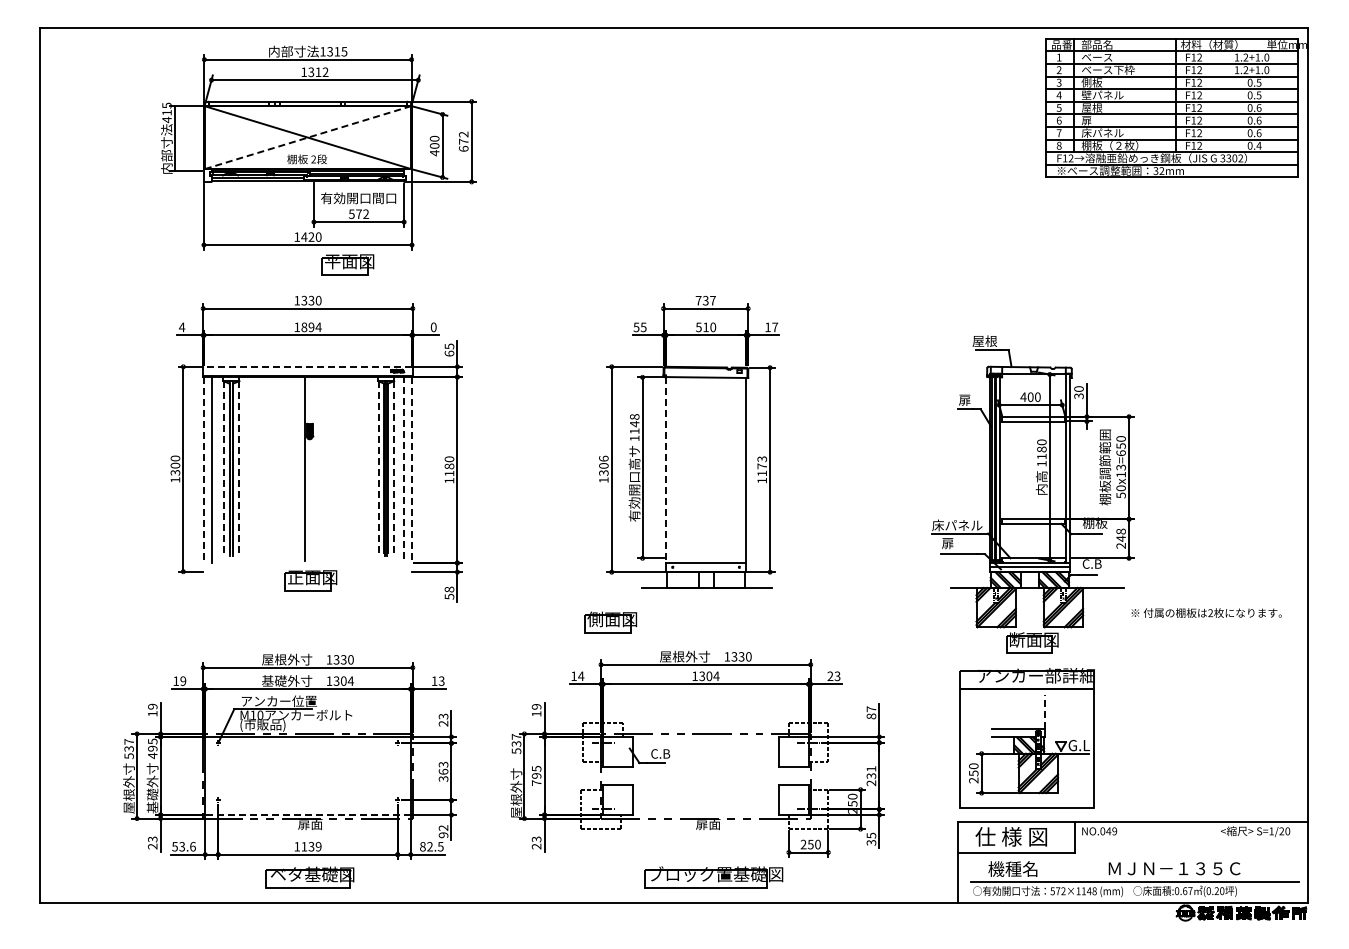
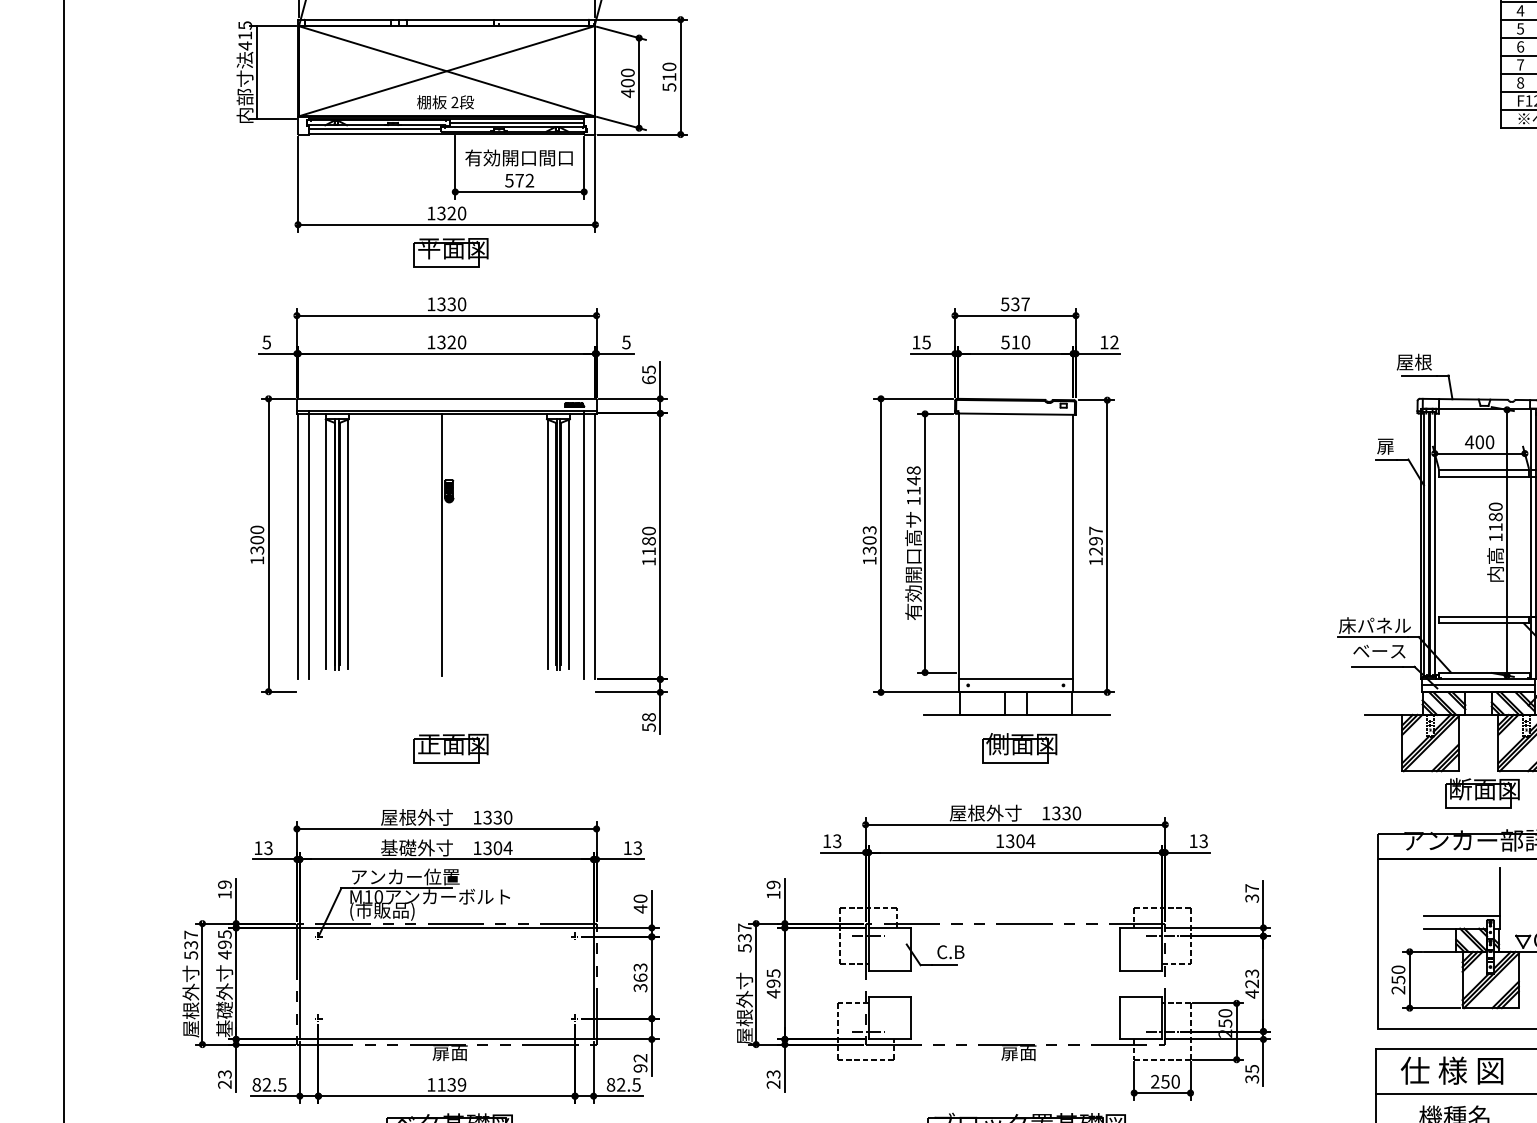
line: (307, 137) -> (446, 71), dashed -> solid
text: (463, 141) -> (669, 76), 672 -> 510
text: (304, 236) -> (441, 212), 1420 -> 1320
part: (347, 264) -> (450, 252), moved
text: (698, 300) -> (1004, 304), 737 -> 537
text: (182, 327) -> (267, 342), 4 -> 5
text: (311, 327) -> (451, 342), 1894 -> 1320
text: (433, 327) -> (626, 342), 0 -> 5
text: (636, 327) -> (916, 342), 55 -> 15
text: (775, 327) -> (1115, 342), 17 -> 12
line: (307, 366) -> (446, 398), dashed -> solid
text: (603, 458) -> (869, 529), 1306 -> 1303
text: (762, 466) -> (1096, 541), 1173 -> 1297
line: (223, 469) -> (325, 545), dashed -> solid
line: (238, 469) -> (347, 545), dashed -> solid
line: (378, 469) -> (547, 545), dashed -> solid
line: (393, 469) -> (568, 545), dashed -> solid
line: (404, 469) -> (584, 545), dashed -> solid
line: (203, 470) -> (297, 547), dashed -> solid
line: (412, 470) -> (596, 547), dashed -> solid
line: (666, 470) -> (959, 547), dashed -> solid
text: (960, 543) -> (1379, 651), 扉 -> ベース
part: (310, 580) -> (450, 748), moved
part: (610, 622) -> (1019, 748), moved
text: (830, 675) -> (1193, 840), 23 -> 13
text: (581, 676) -> (837, 841), 14 -> 13
text: (183, 680) -> (268, 847), 19 -> 13
line: (1045, 711) -> (1500, 891), dashed -> solid
text: (871, 716) -> (1252, 898), 87 -> 37
text: (443, 719) -> (640, 902), 23 -> 40
text: (871, 776) -> (1252, 984), 231 -> 423
text: (536, 783) -> (773, 994), 795 -> 495
line: (307, 814) -> (446, 1038), dashed -> solid
text: (183, 846) -> (268, 1084), 53.6 -> 82.5

